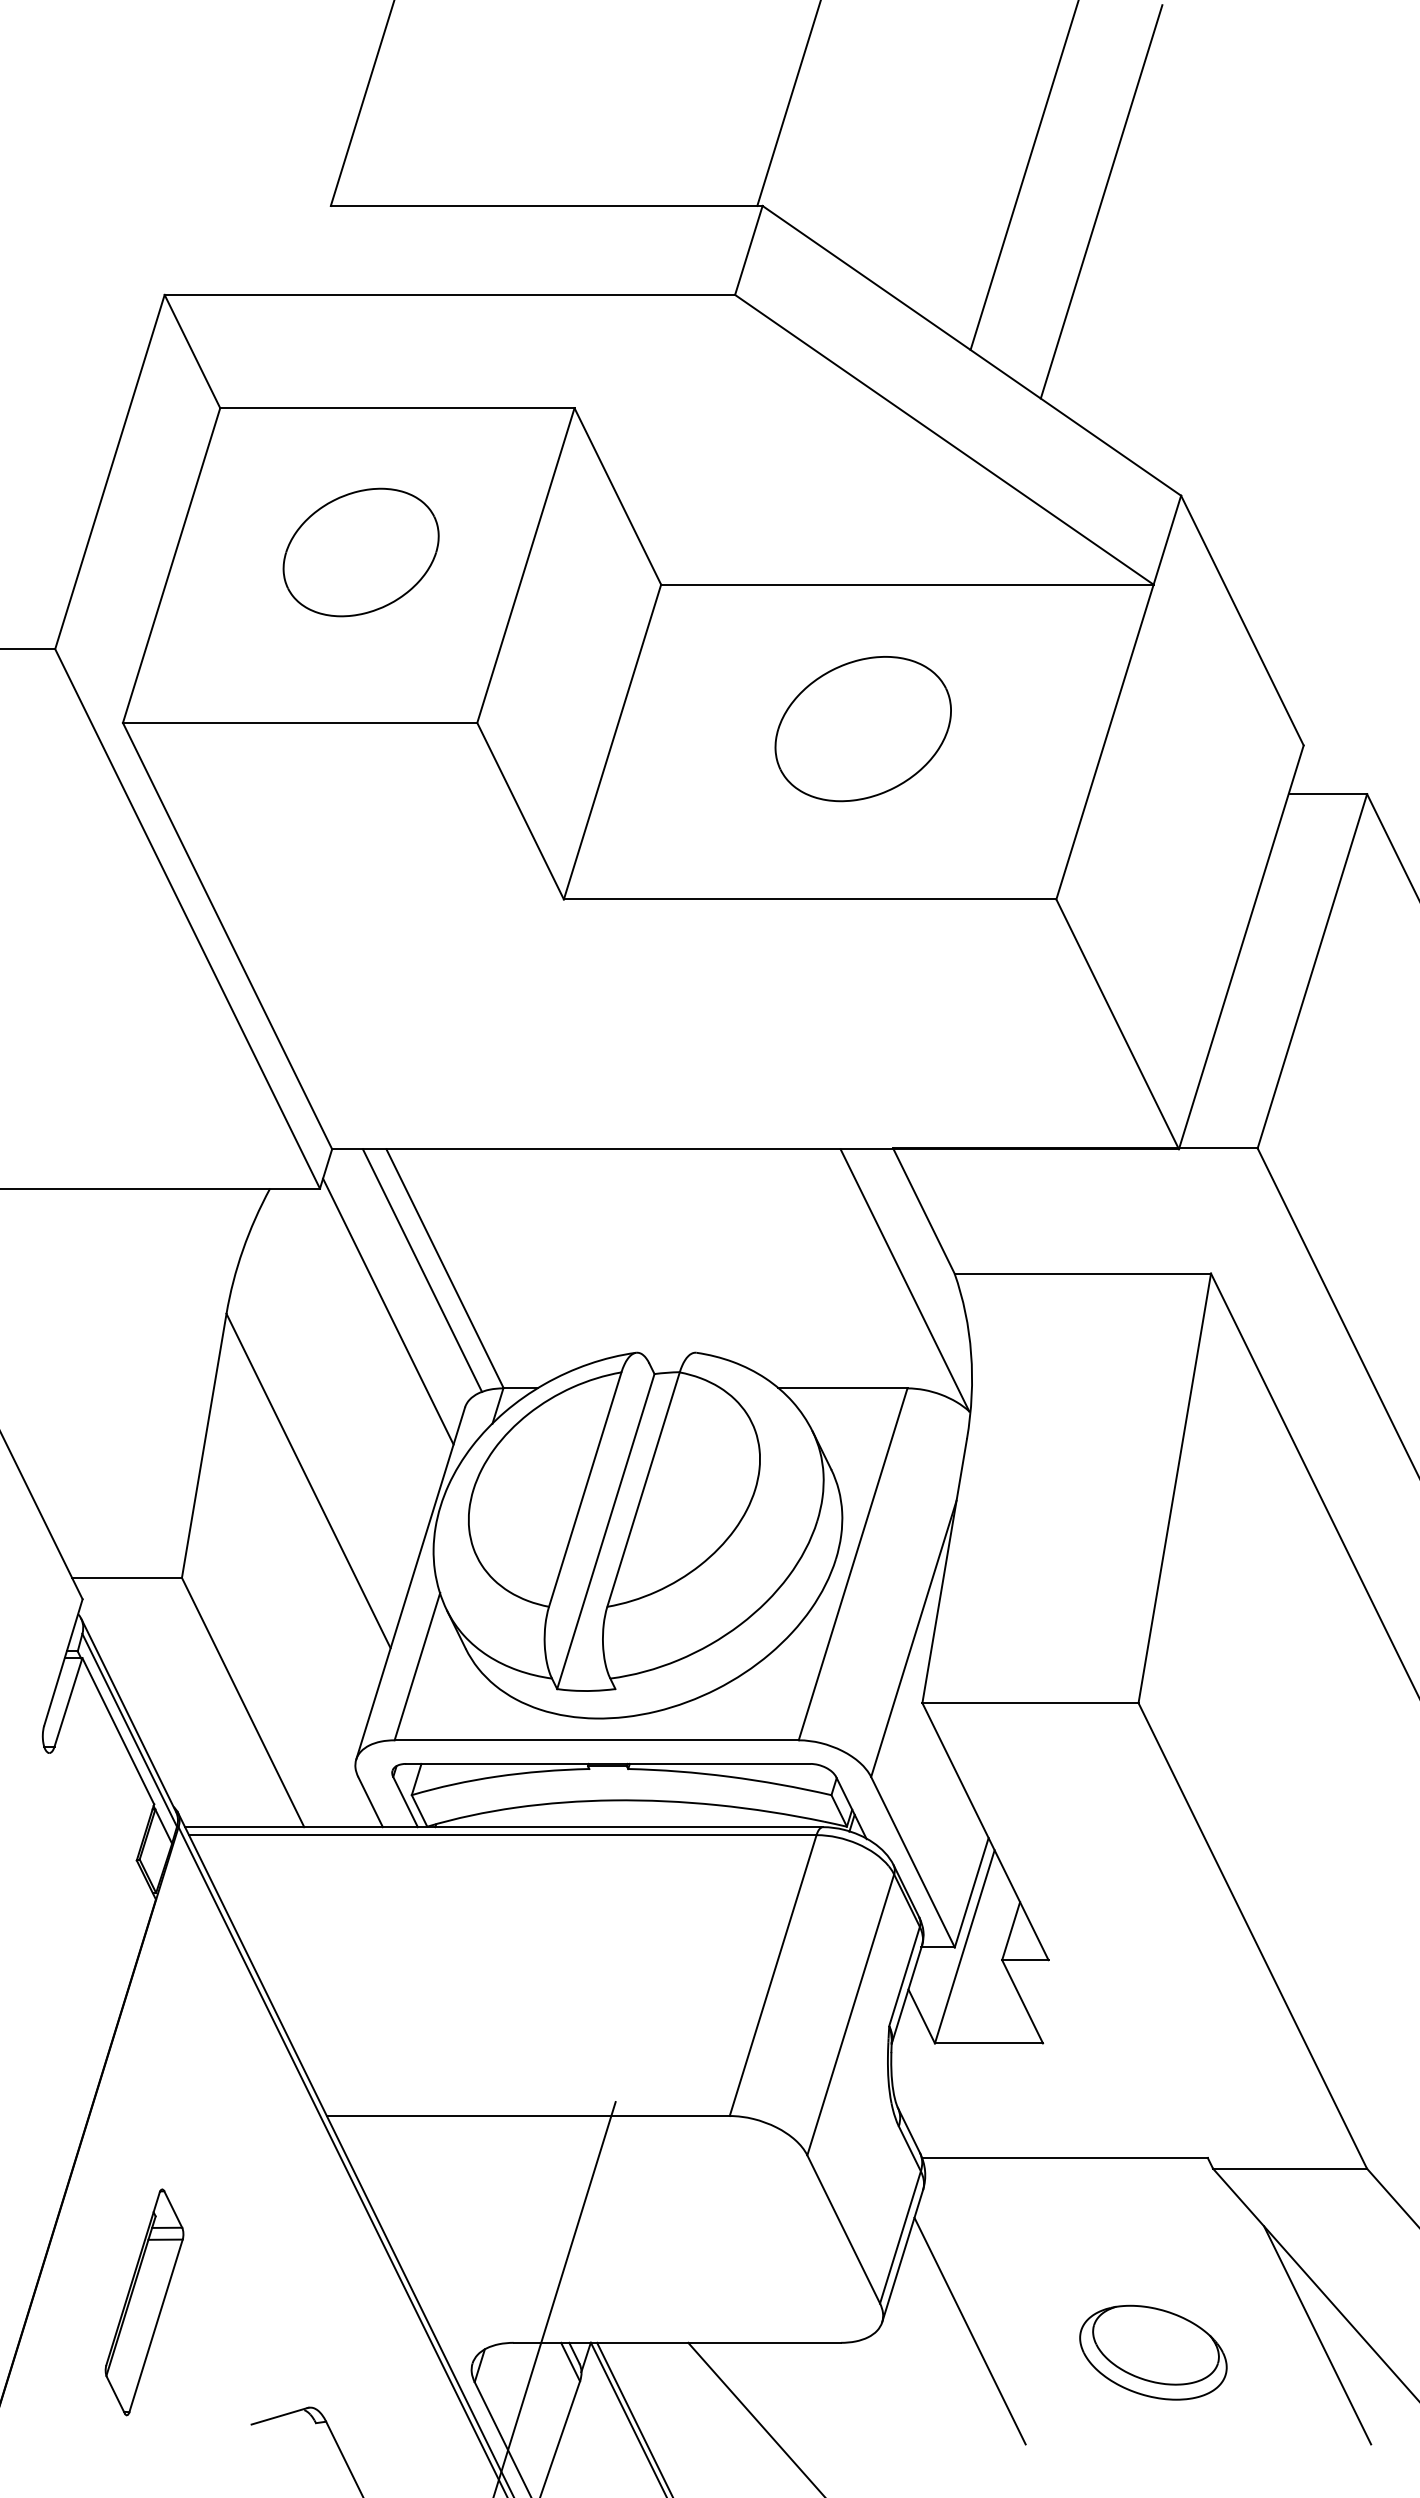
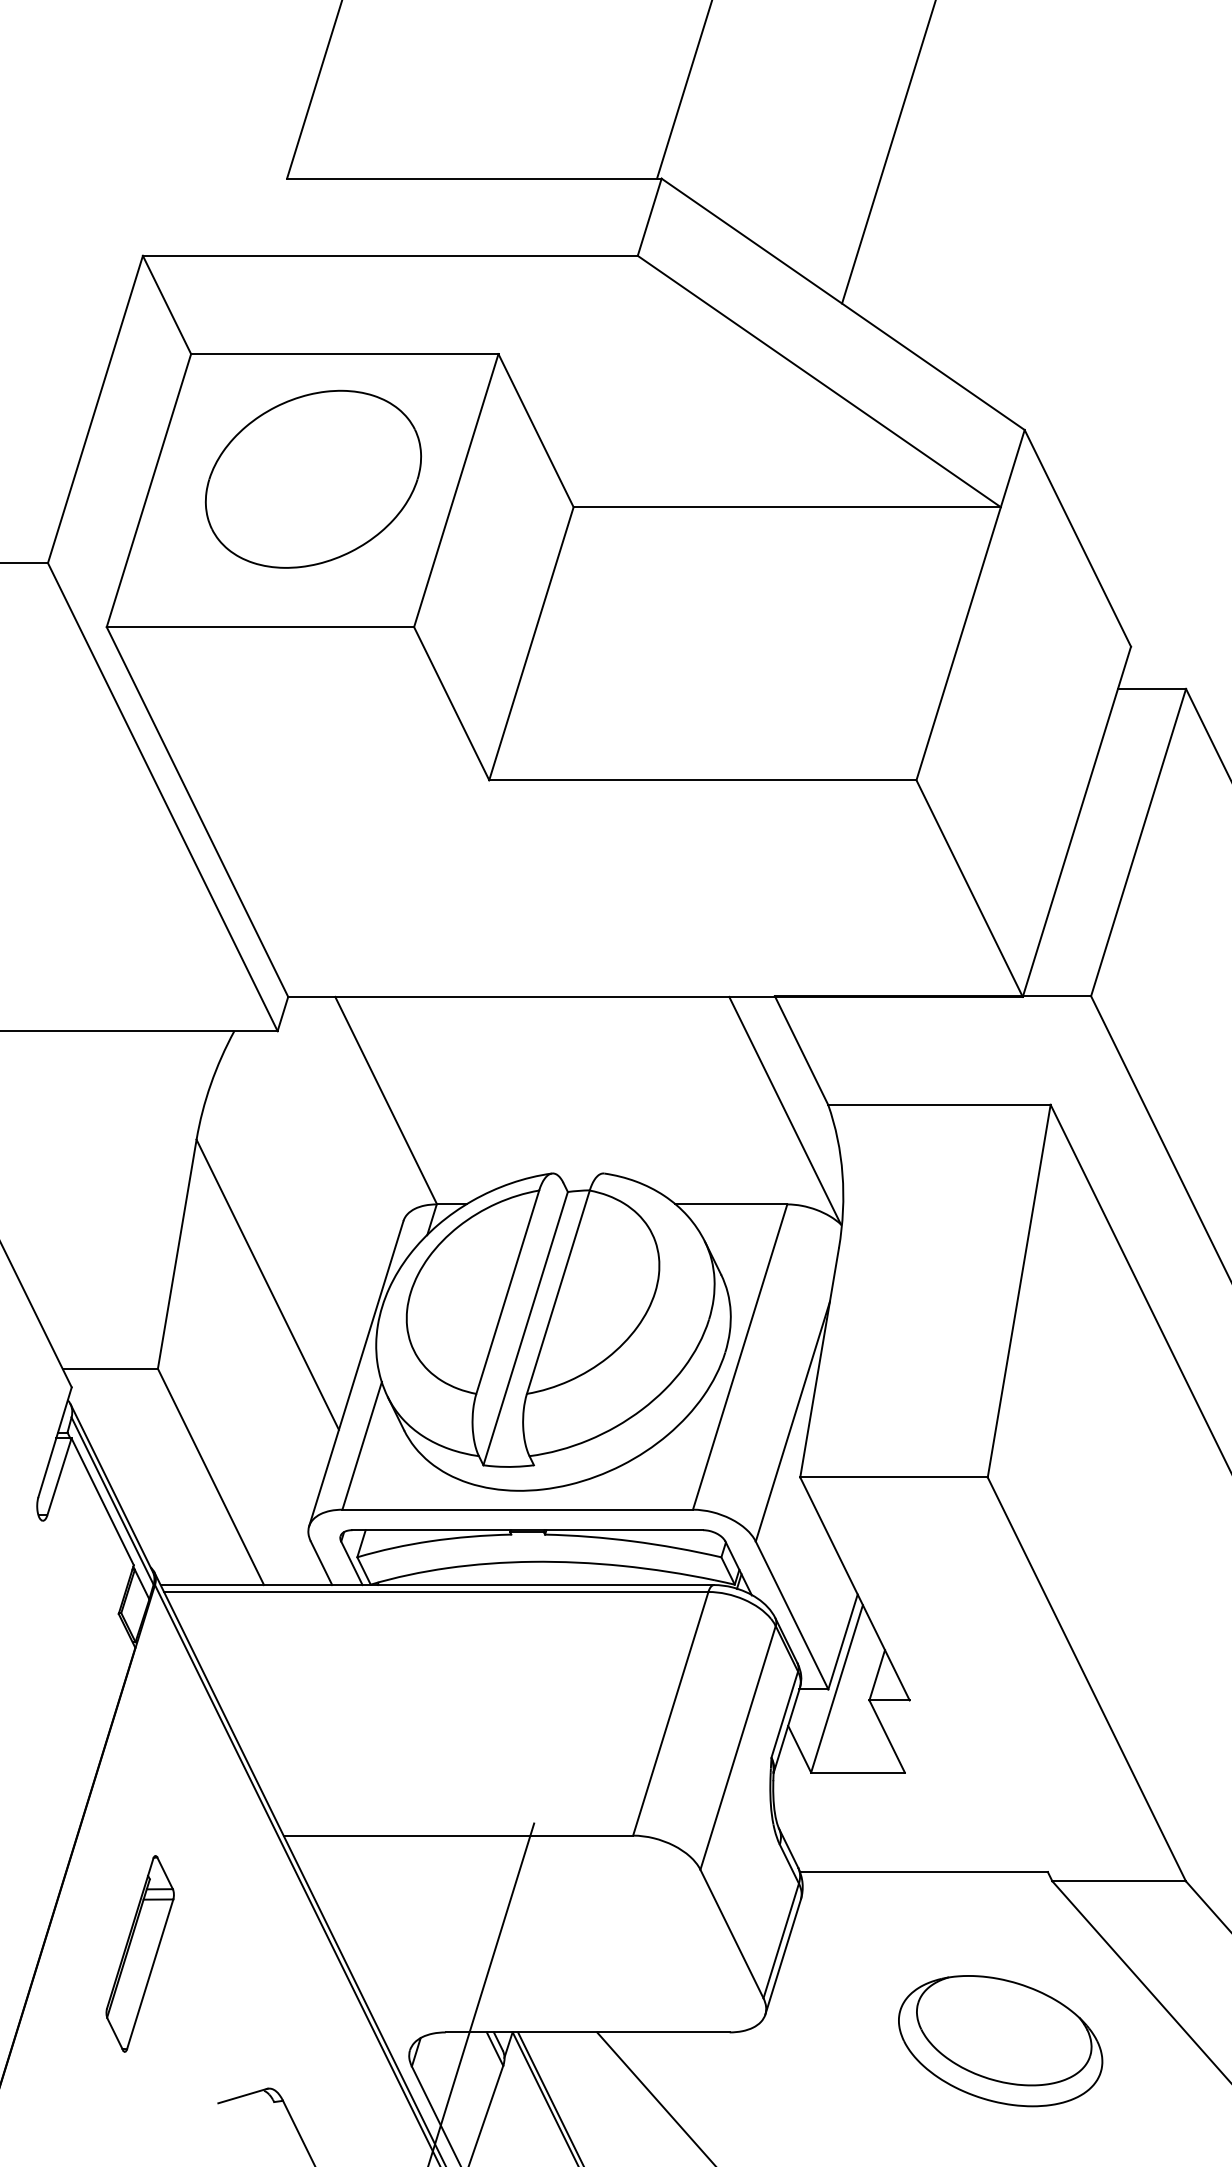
line: (1101, 201) -> (955, 174), removed
part: (360, 552) -> (312, 479), size x1.6
part: (862, 729) -> (748, 632), removed
line: (422, 1270) -> (366, 1102), removed
line: (388, 1311) -> (337, 1137), removed
part: (144, 2302) -> (140, 1954), moved
line: (969, 2330) -> (841, 2021), removed
line: (1317, 2335) -> (1143, 2026), removed
part: (1153, 2352) -> (1000, 2040), size x1.6

